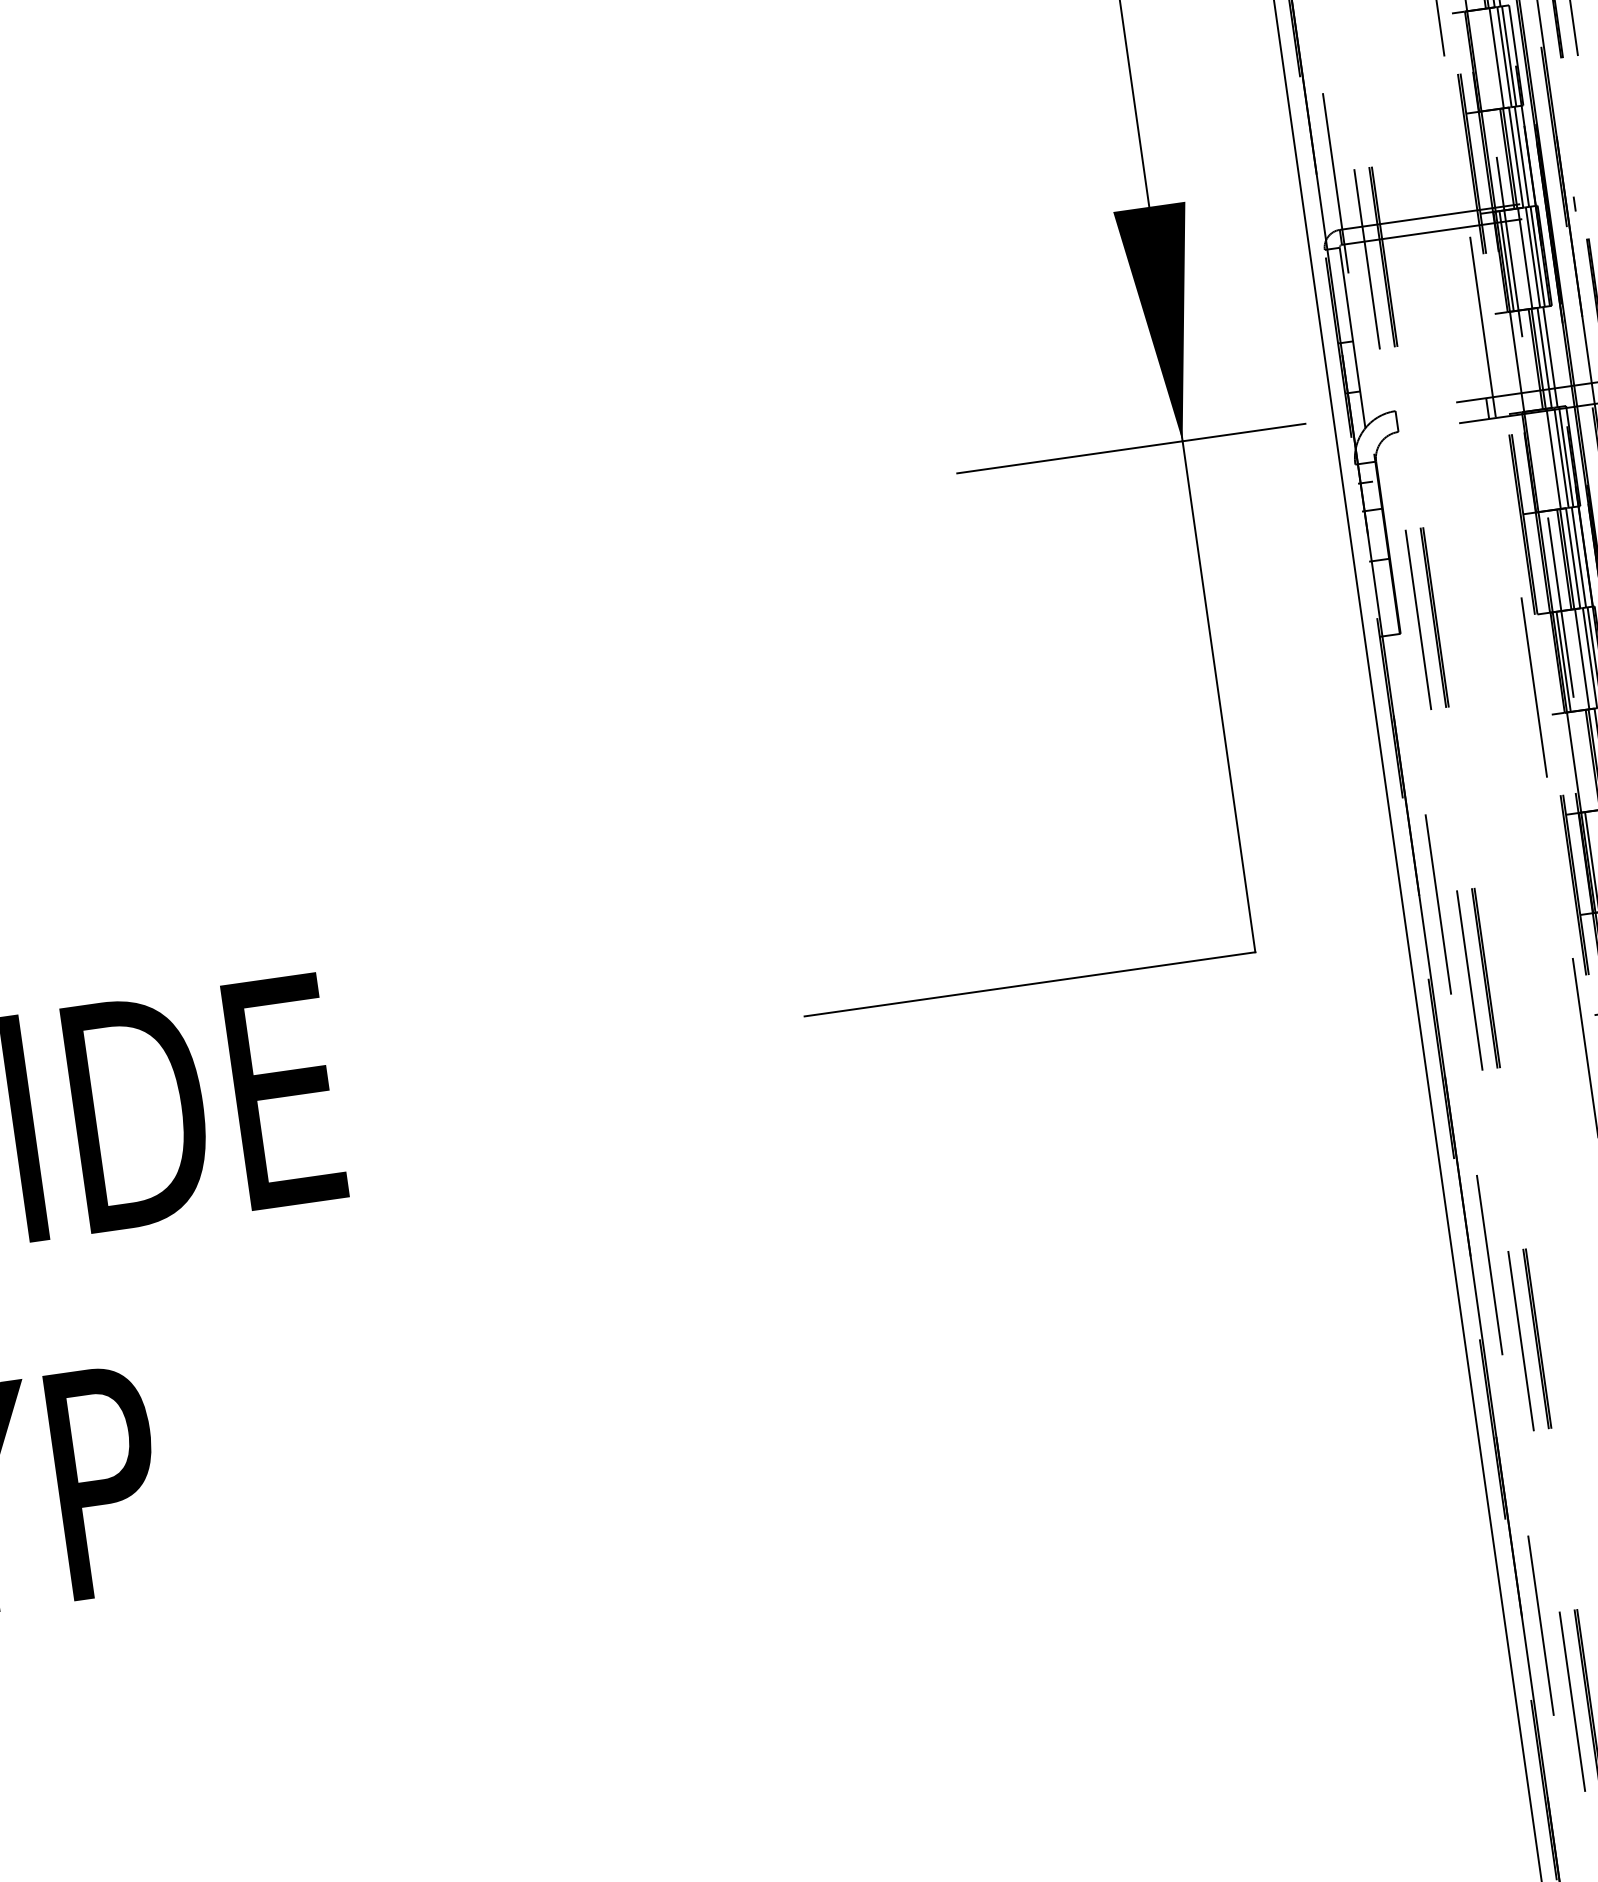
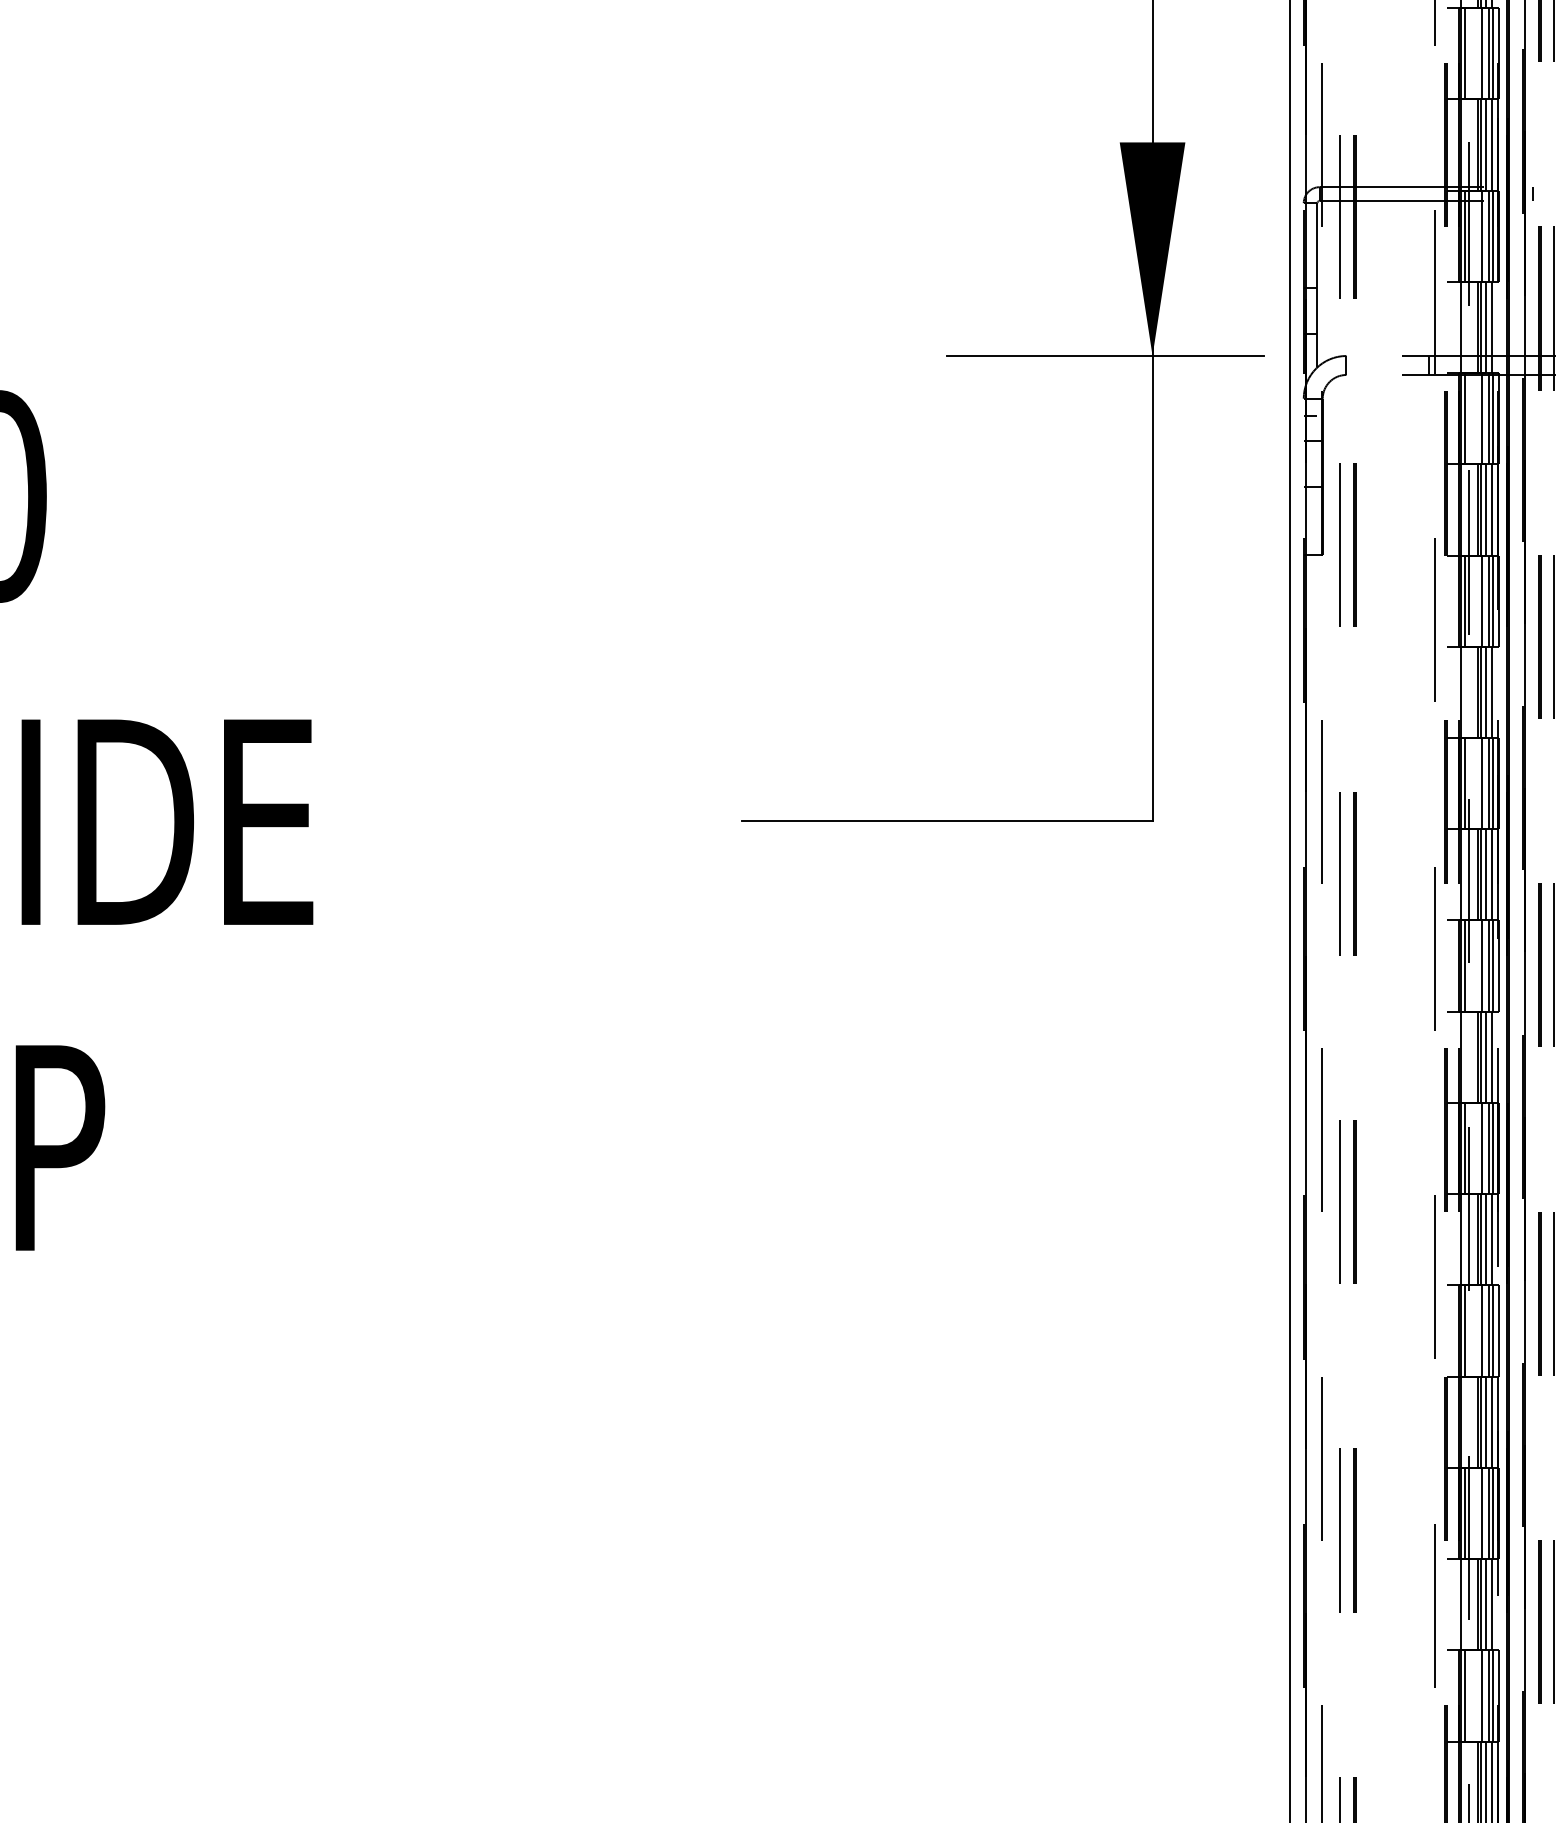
line: (1477, 60) -> (1464, 53), added
line: (1534, 461) -> (1464, 418), added

